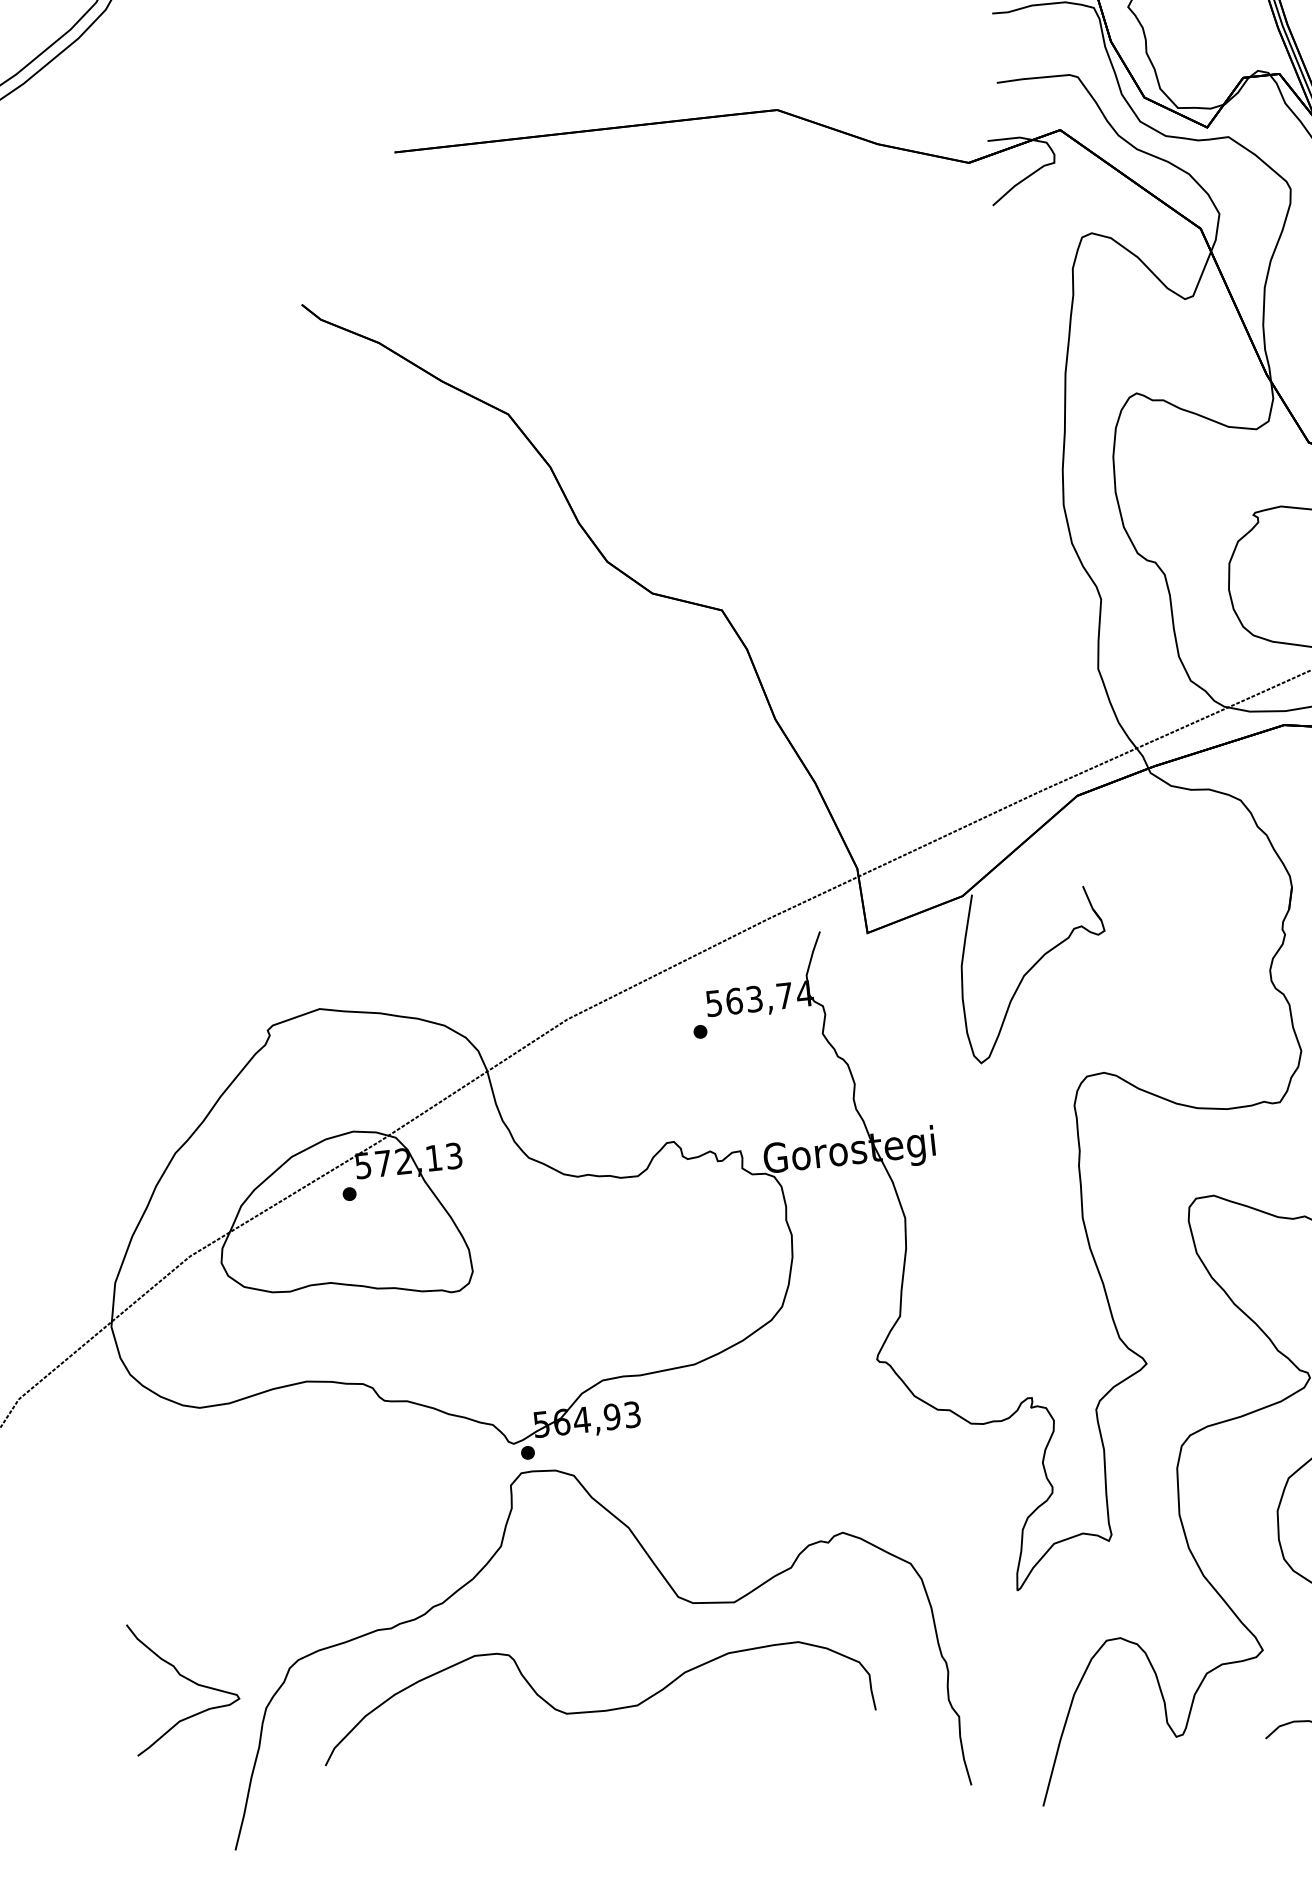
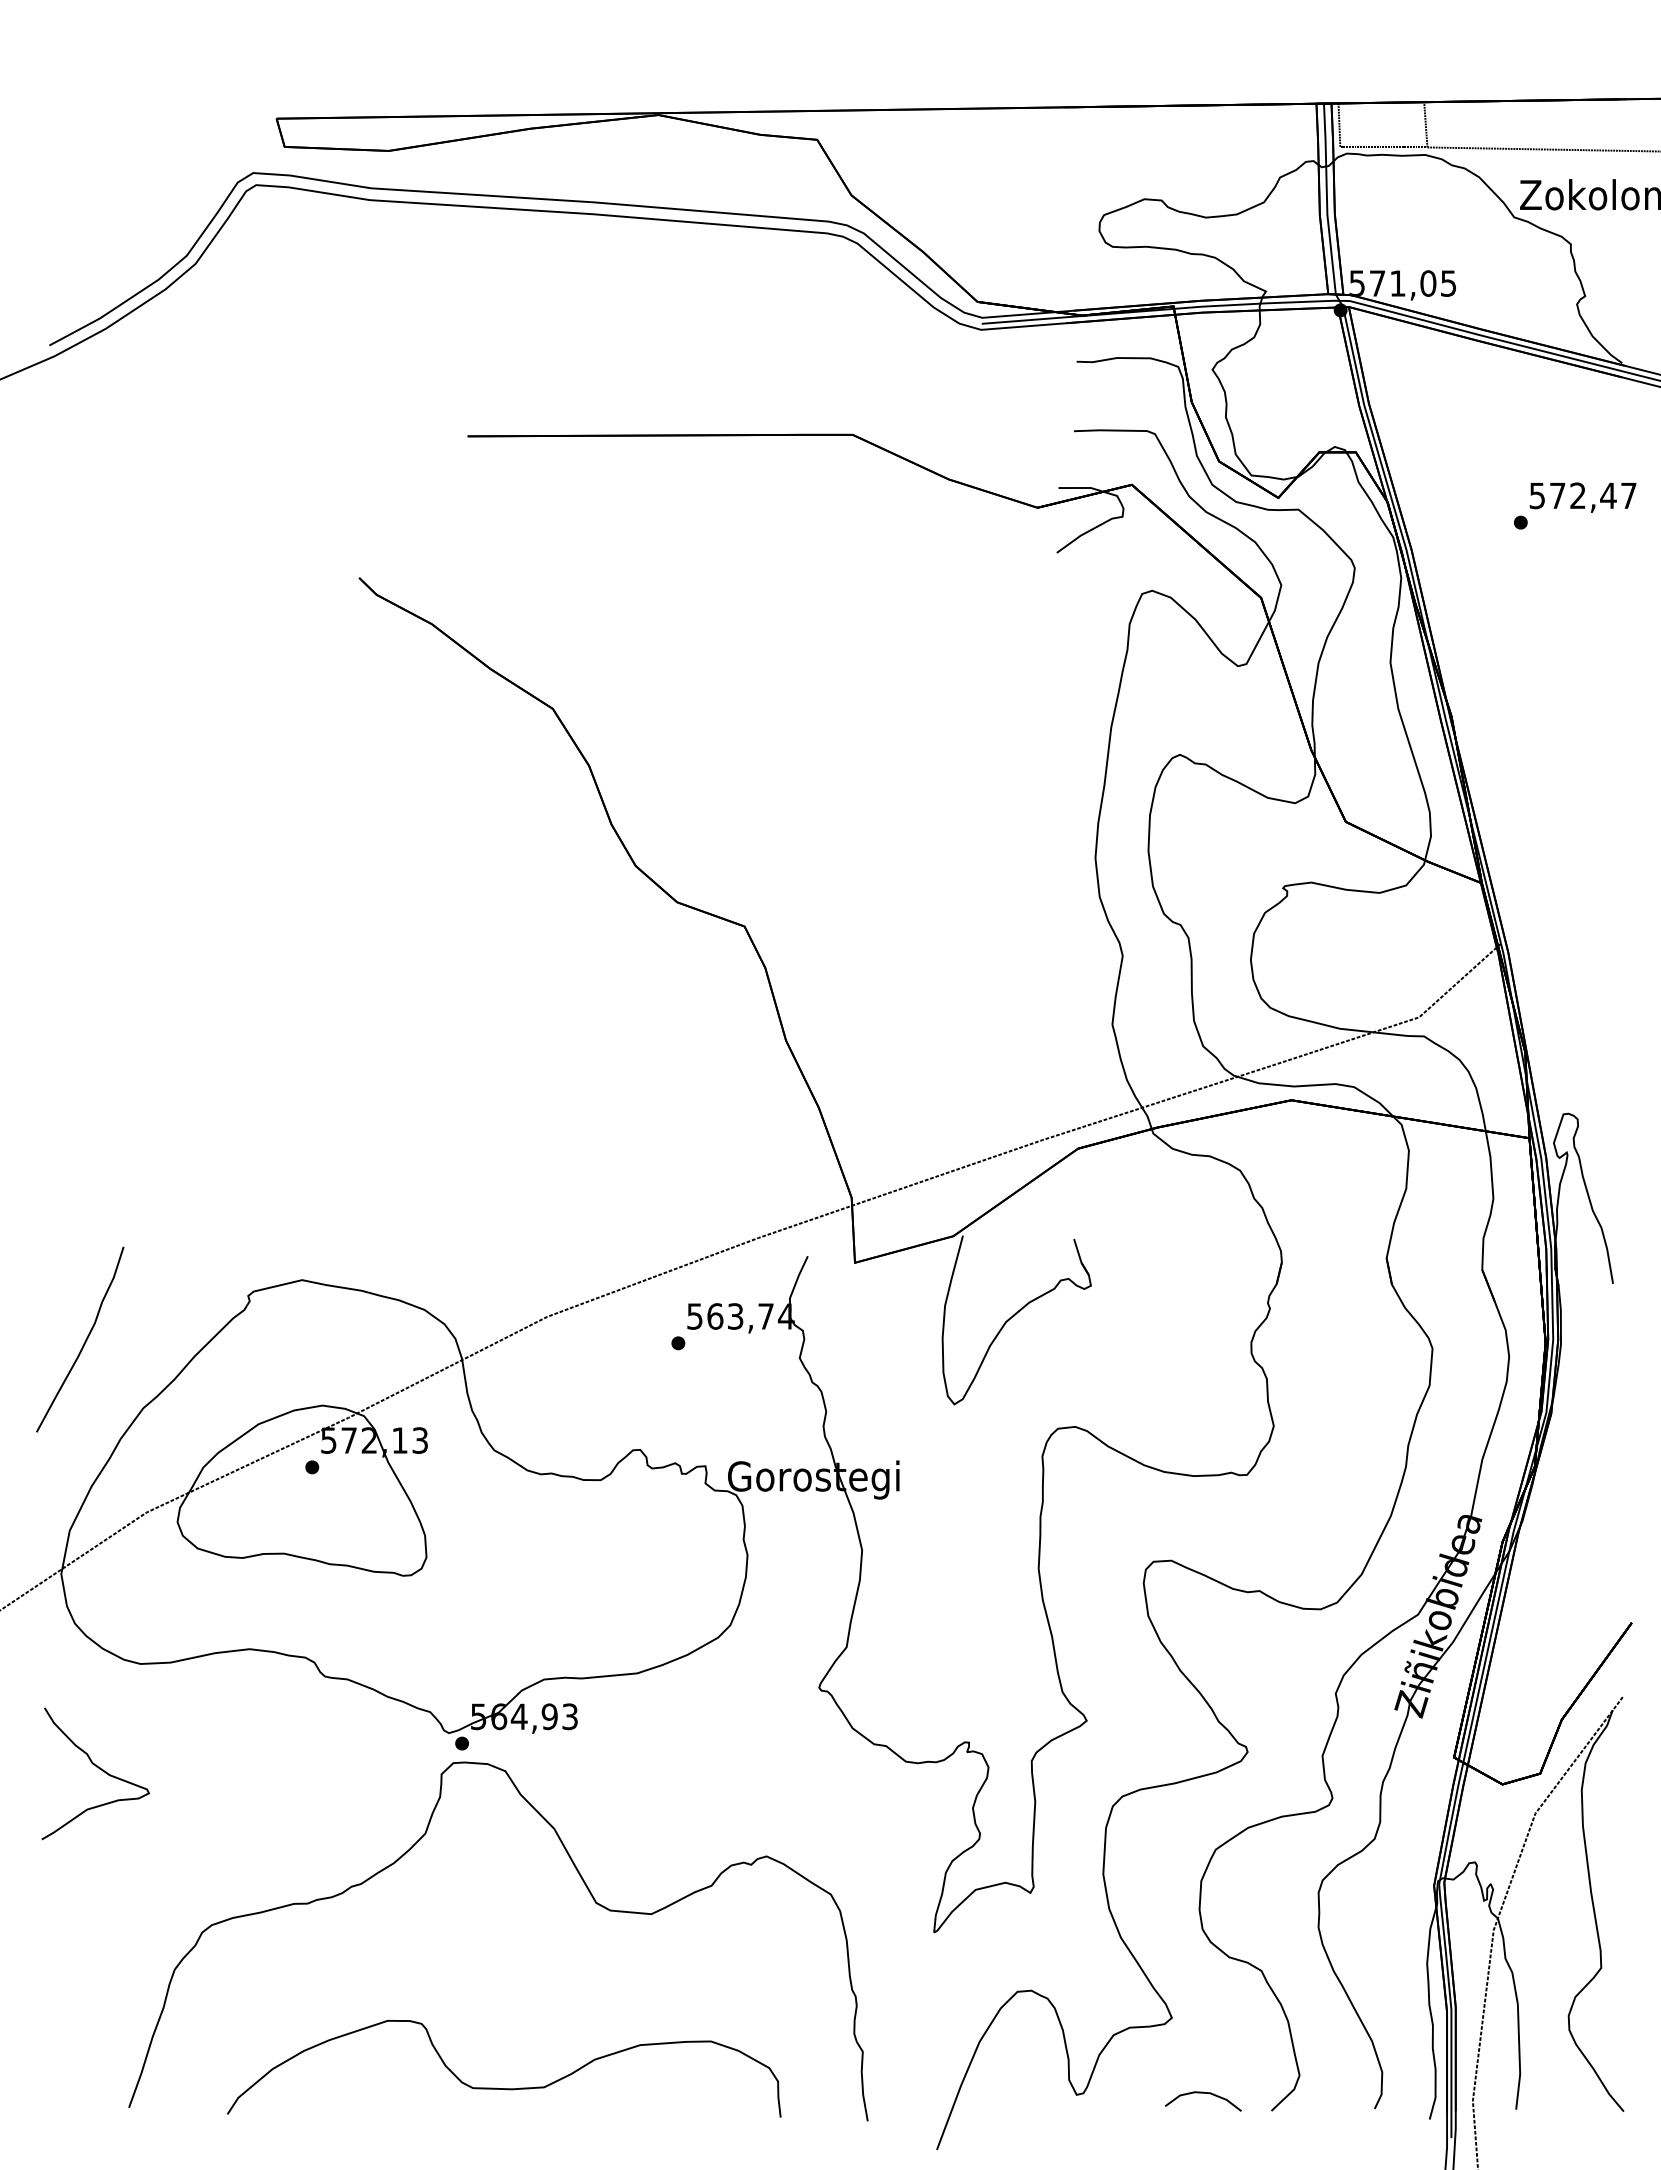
curve: (109, 1093) -> (84, 1341), added
curve: (187, 1680) -> (99, 1769), moved
curve: (598, 1710) -> (504, 2088), moved

